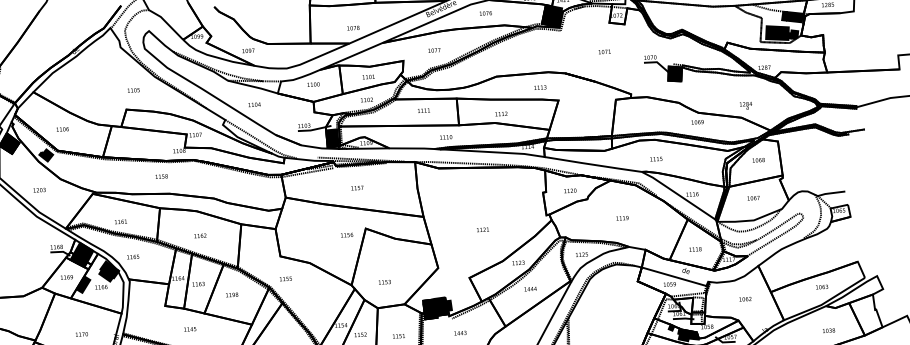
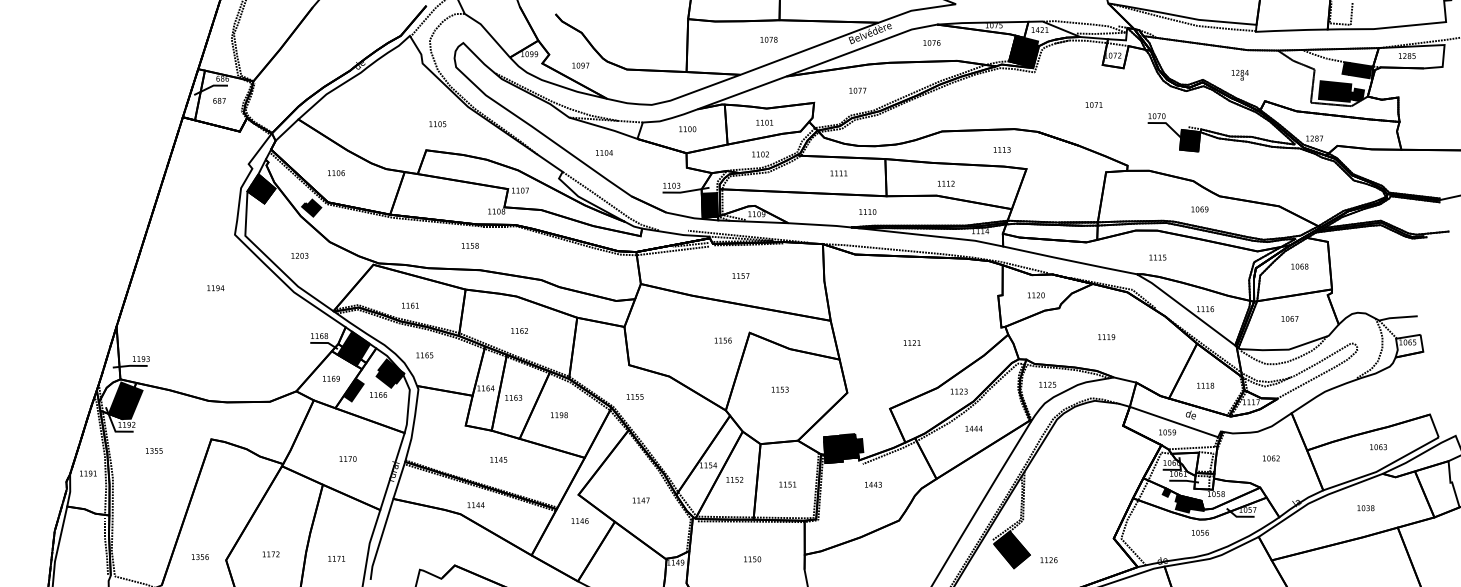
text: (352, 27) -> (768, 39), moved
text: (248, 50) -> (580, 65), moved
text: (745, 105) -> (1239, 74), moved
text: (697, 122) -> (1199, 209), moved
text: (384, 282) -> (779, 389), moved
text: (828, 330) -> (1365, 508), moved

